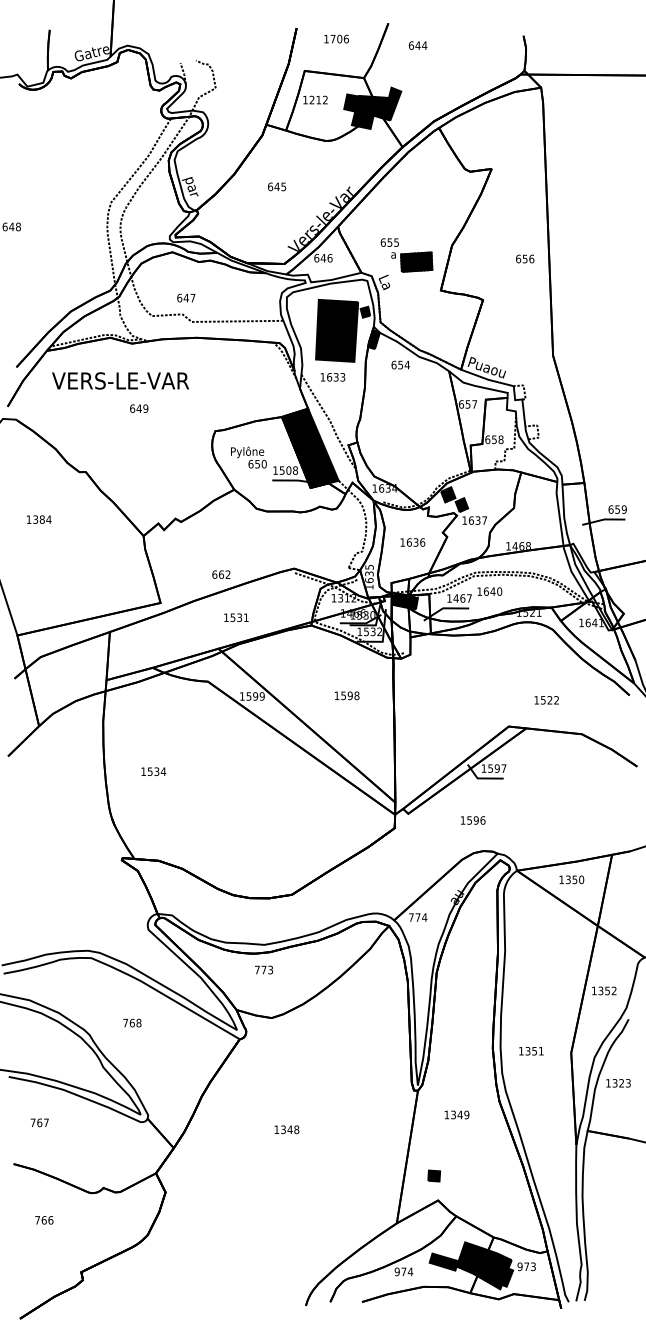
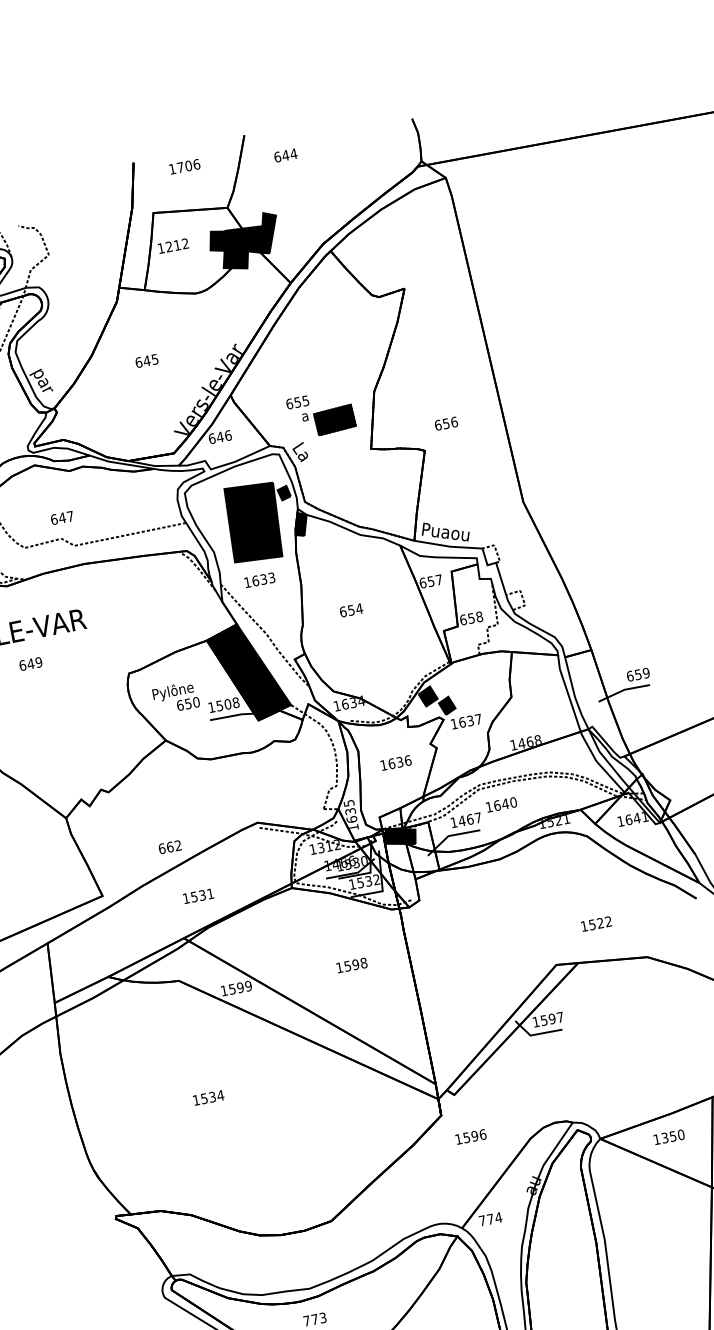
text: (525, 258) -> (446, 423), moved
text: (400, 364) -> (350, 609), moved
text: (153, 771) -> (208, 1097), moved
text: (473, 820) -> (471, 1136), moved

